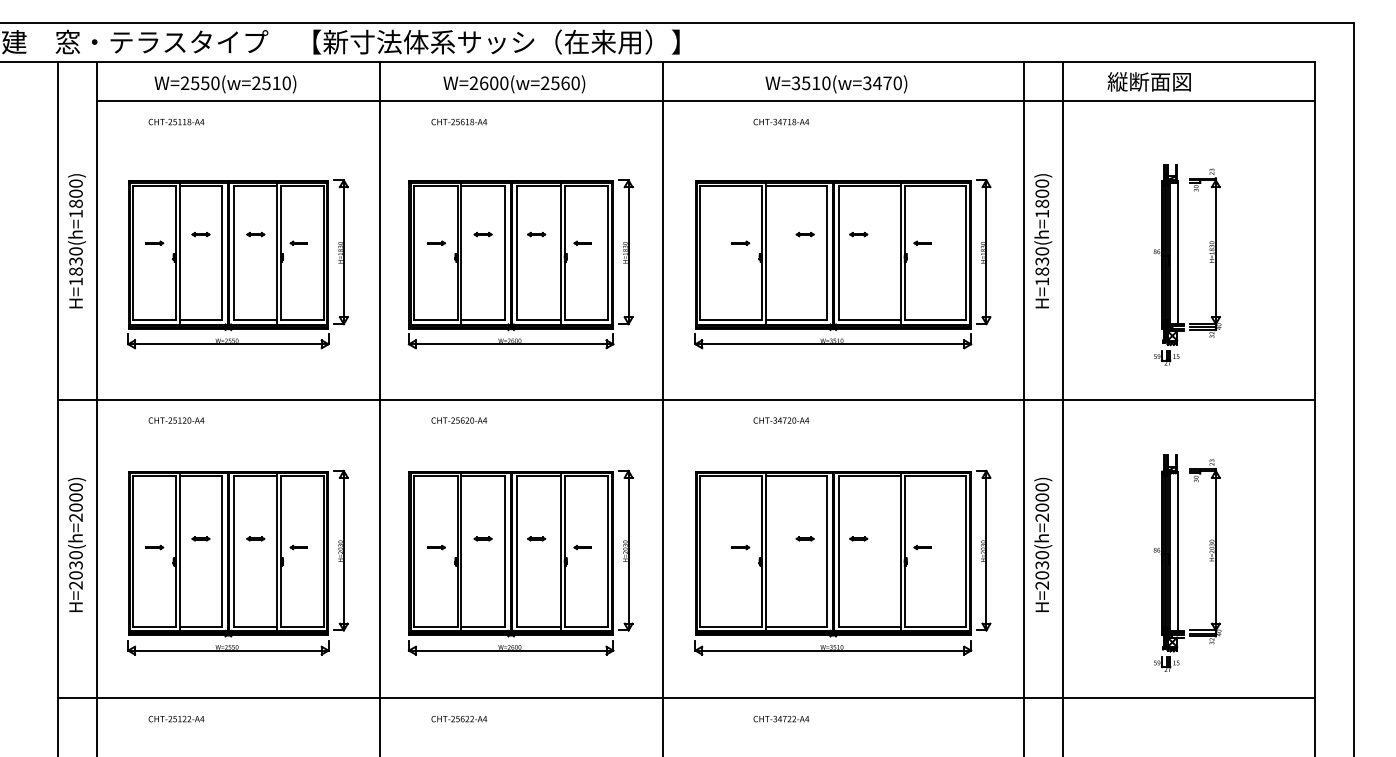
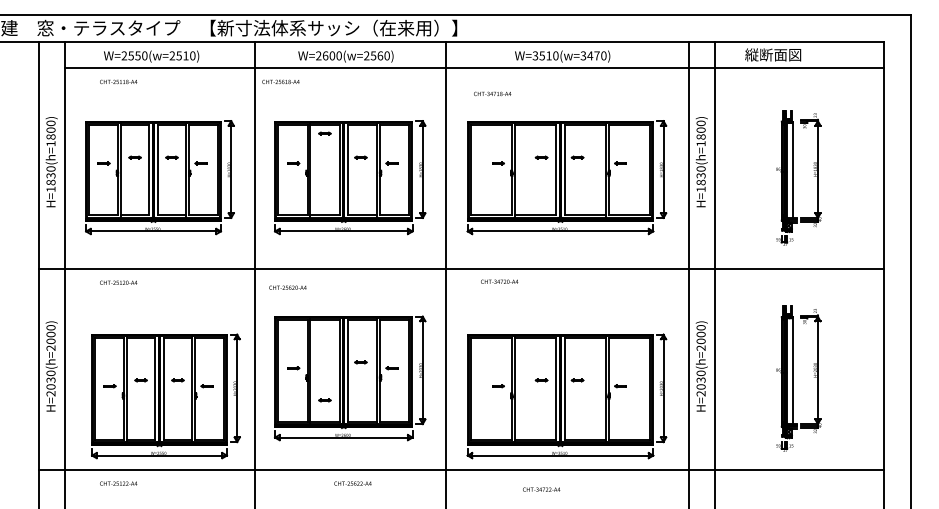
text: (458, 121) -> (280, 81), moved
text: (781, 121) -> (492, 93), moved
part: (482, 234) -> (324, 133), moved
text: (458, 420) -> (287, 287), moved
text: (781, 420) -> (499, 281), moved
part: (482, 539) -> (324, 400), moved
part: (237, 562) -> (165, 396), moved
part: (842, 562) -> (566, 396), moved
text: (458, 718) -> (352, 483), moved
text: (781, 718) -> (541, 489), moved

